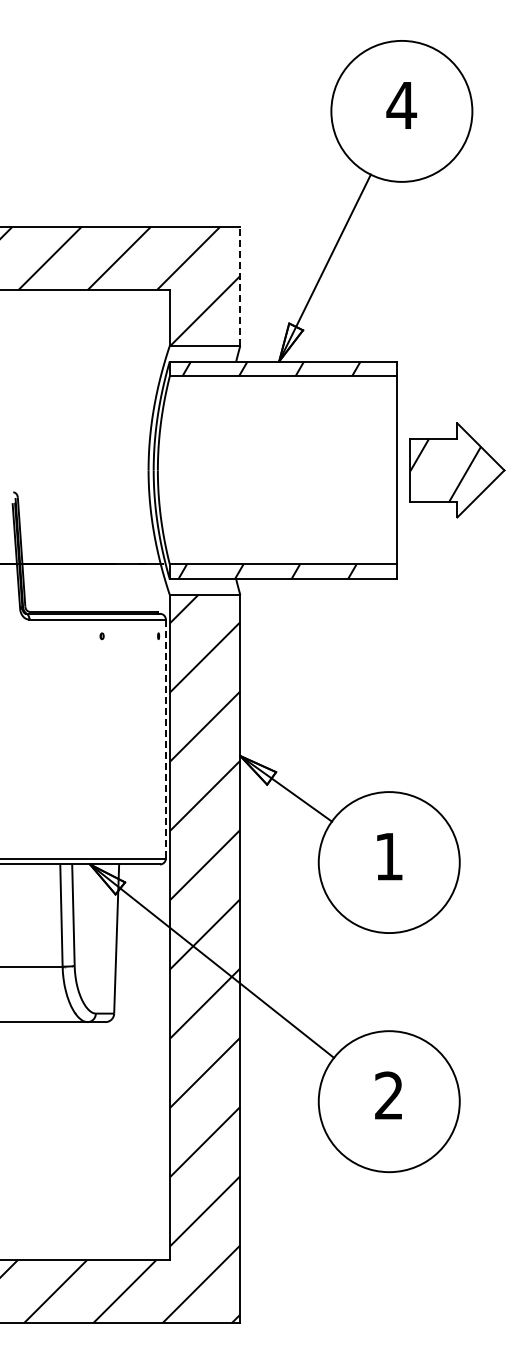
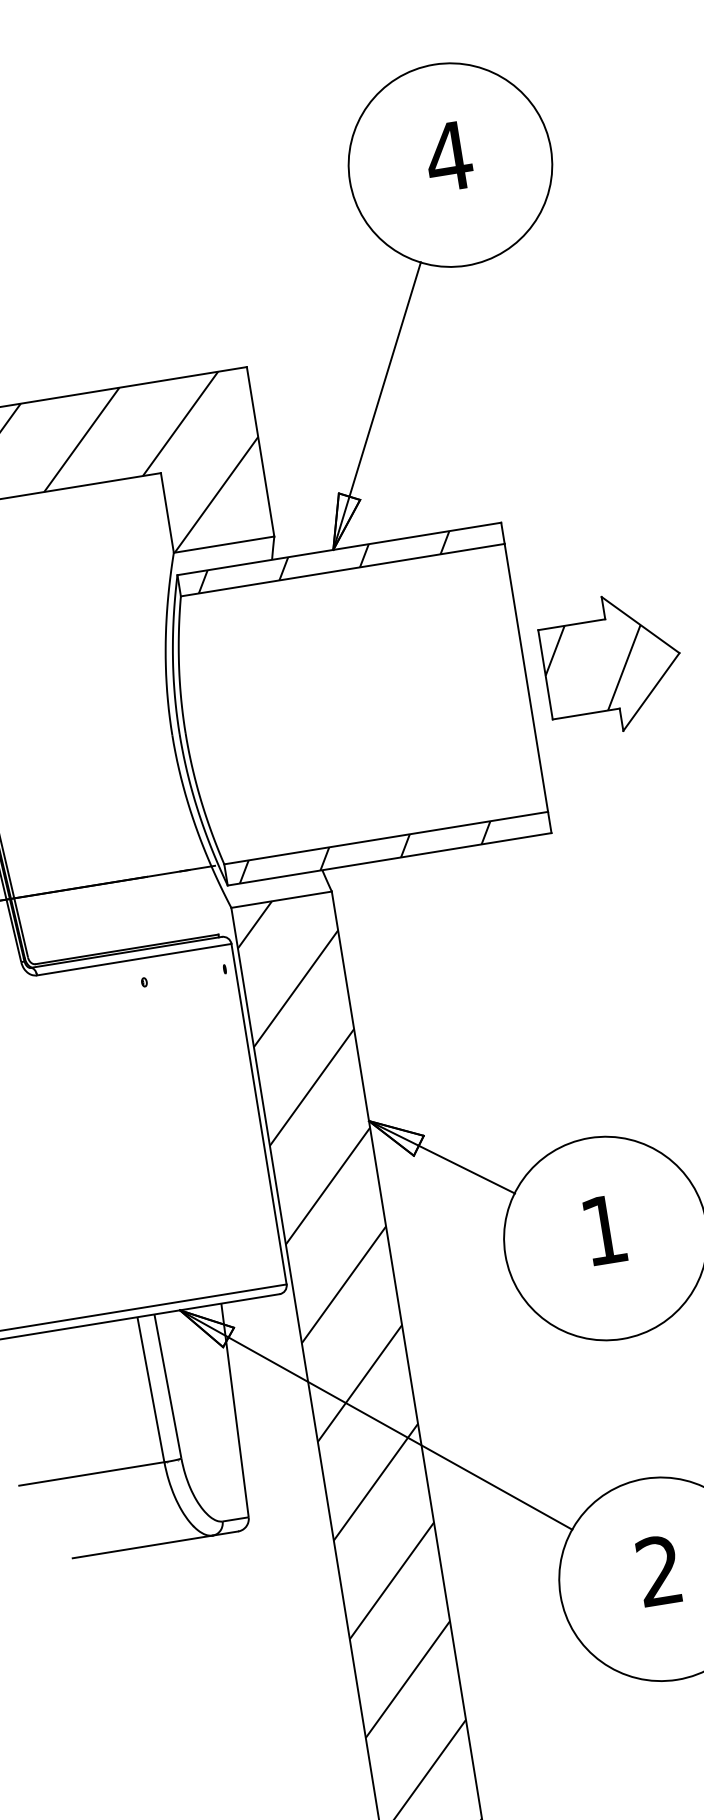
line: (240, 285) -> (260, 450), dashed -> solid
line: (165, 739) -> (258, 1114), dashed -> solid

